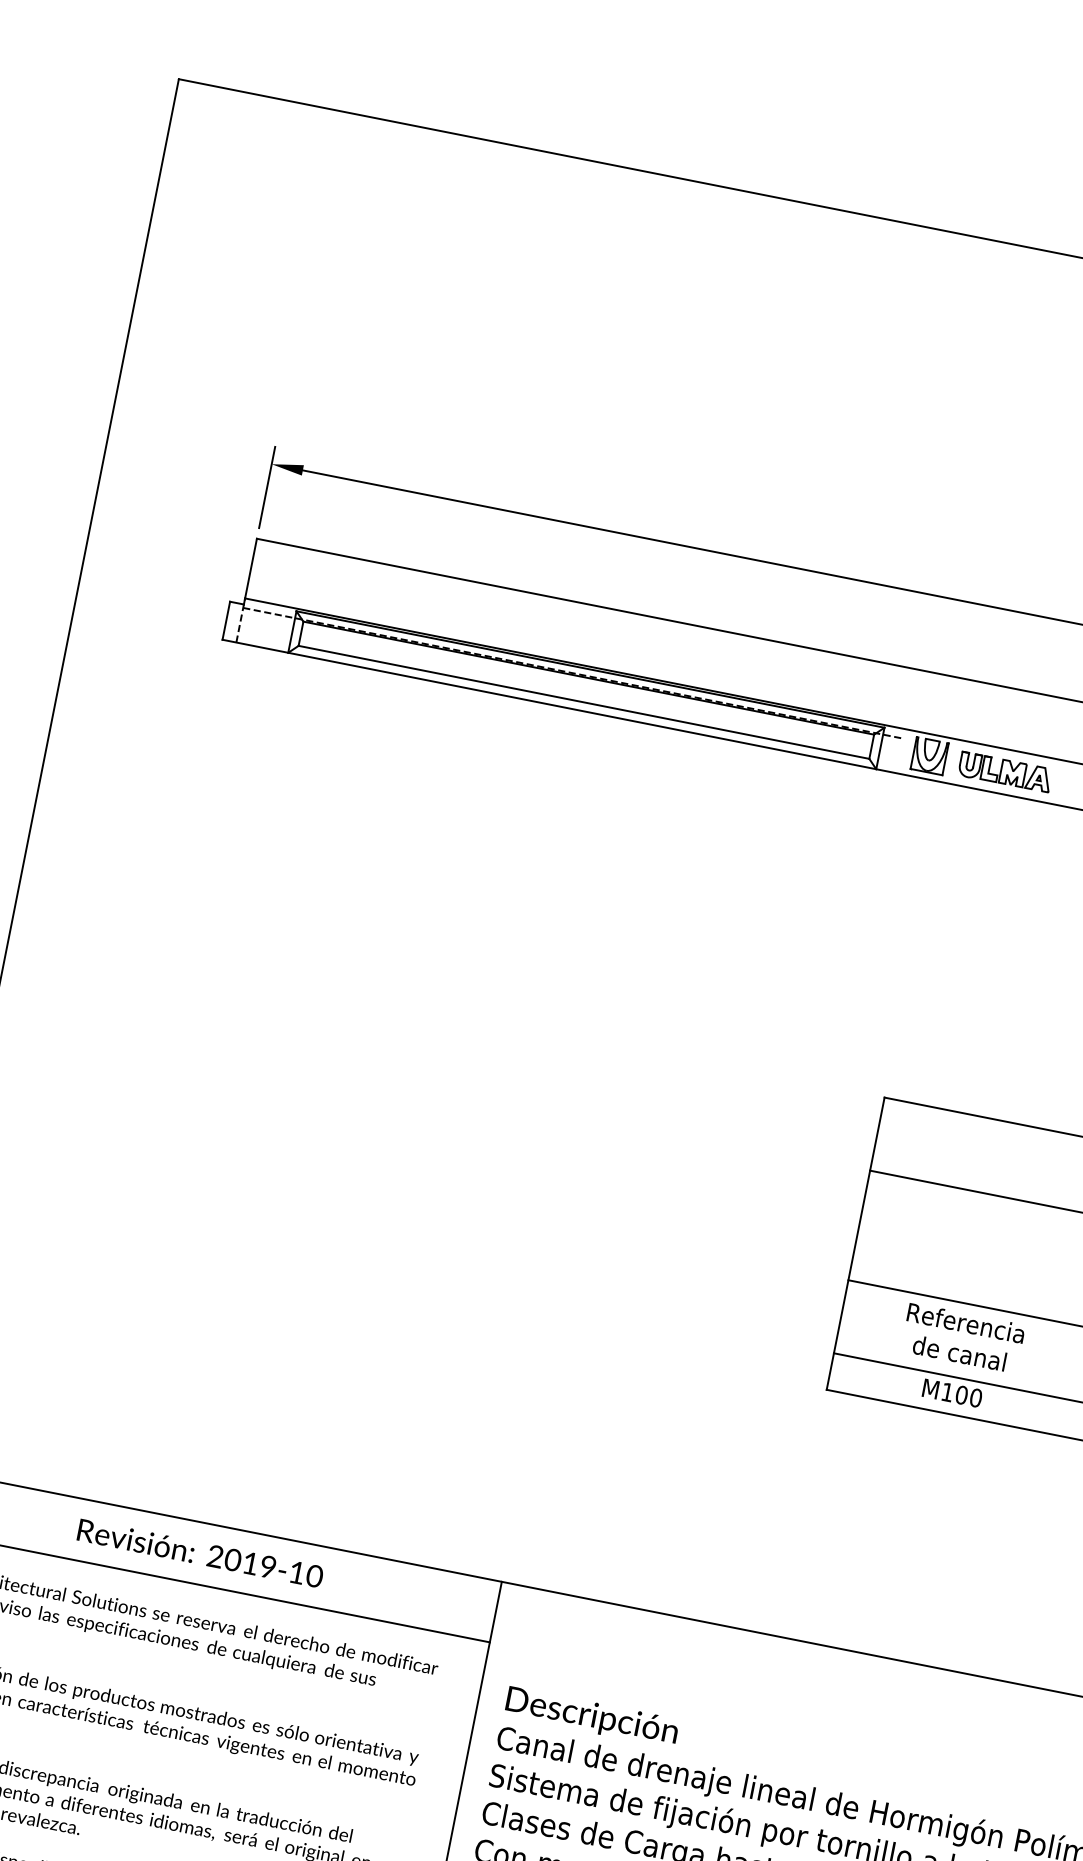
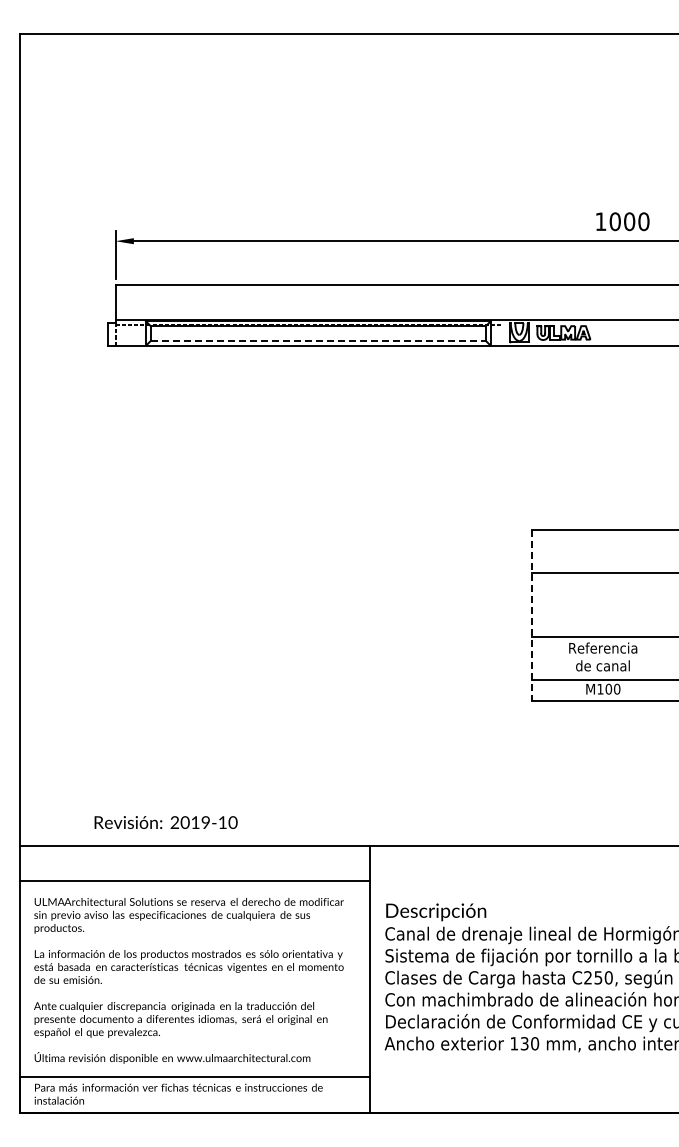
line: (584, 702) -> (318, 340), solid -> dashed
line: (856, 1243) -> (532, 615), solid -> dashed
text: (199, 1553) -> (165, 822), moved

